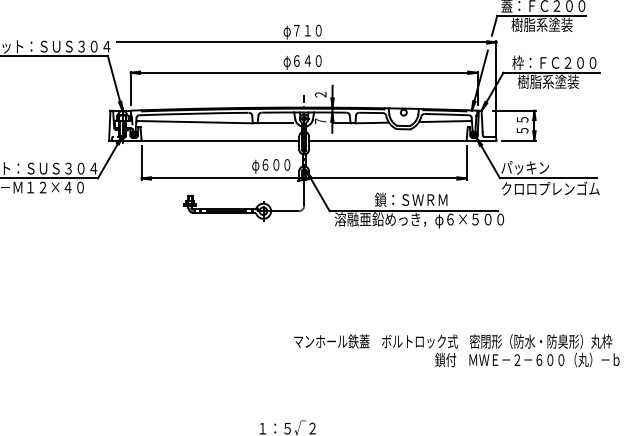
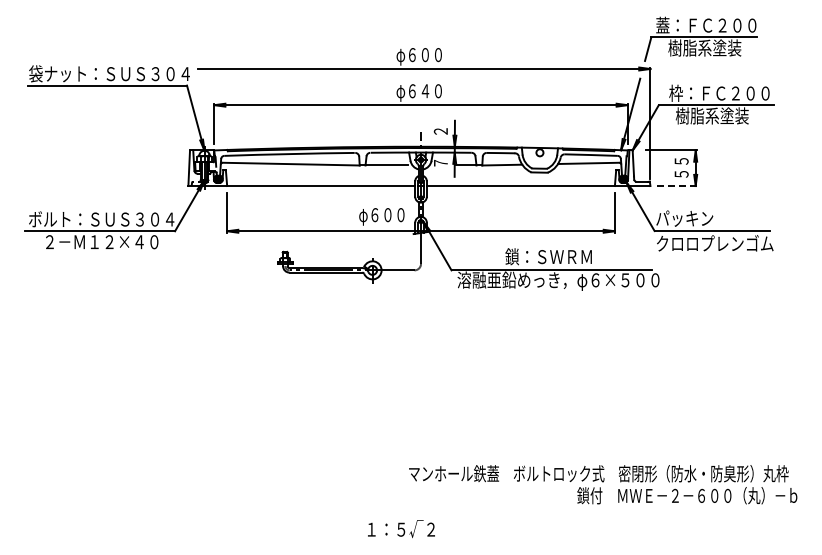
text: (302, 31) -> (418, 55), φ７１０ -> φ６００
line: (519, 140) -> (677, 186), solid -> dashed
text: (457, 350) -> (603, 484), moved

